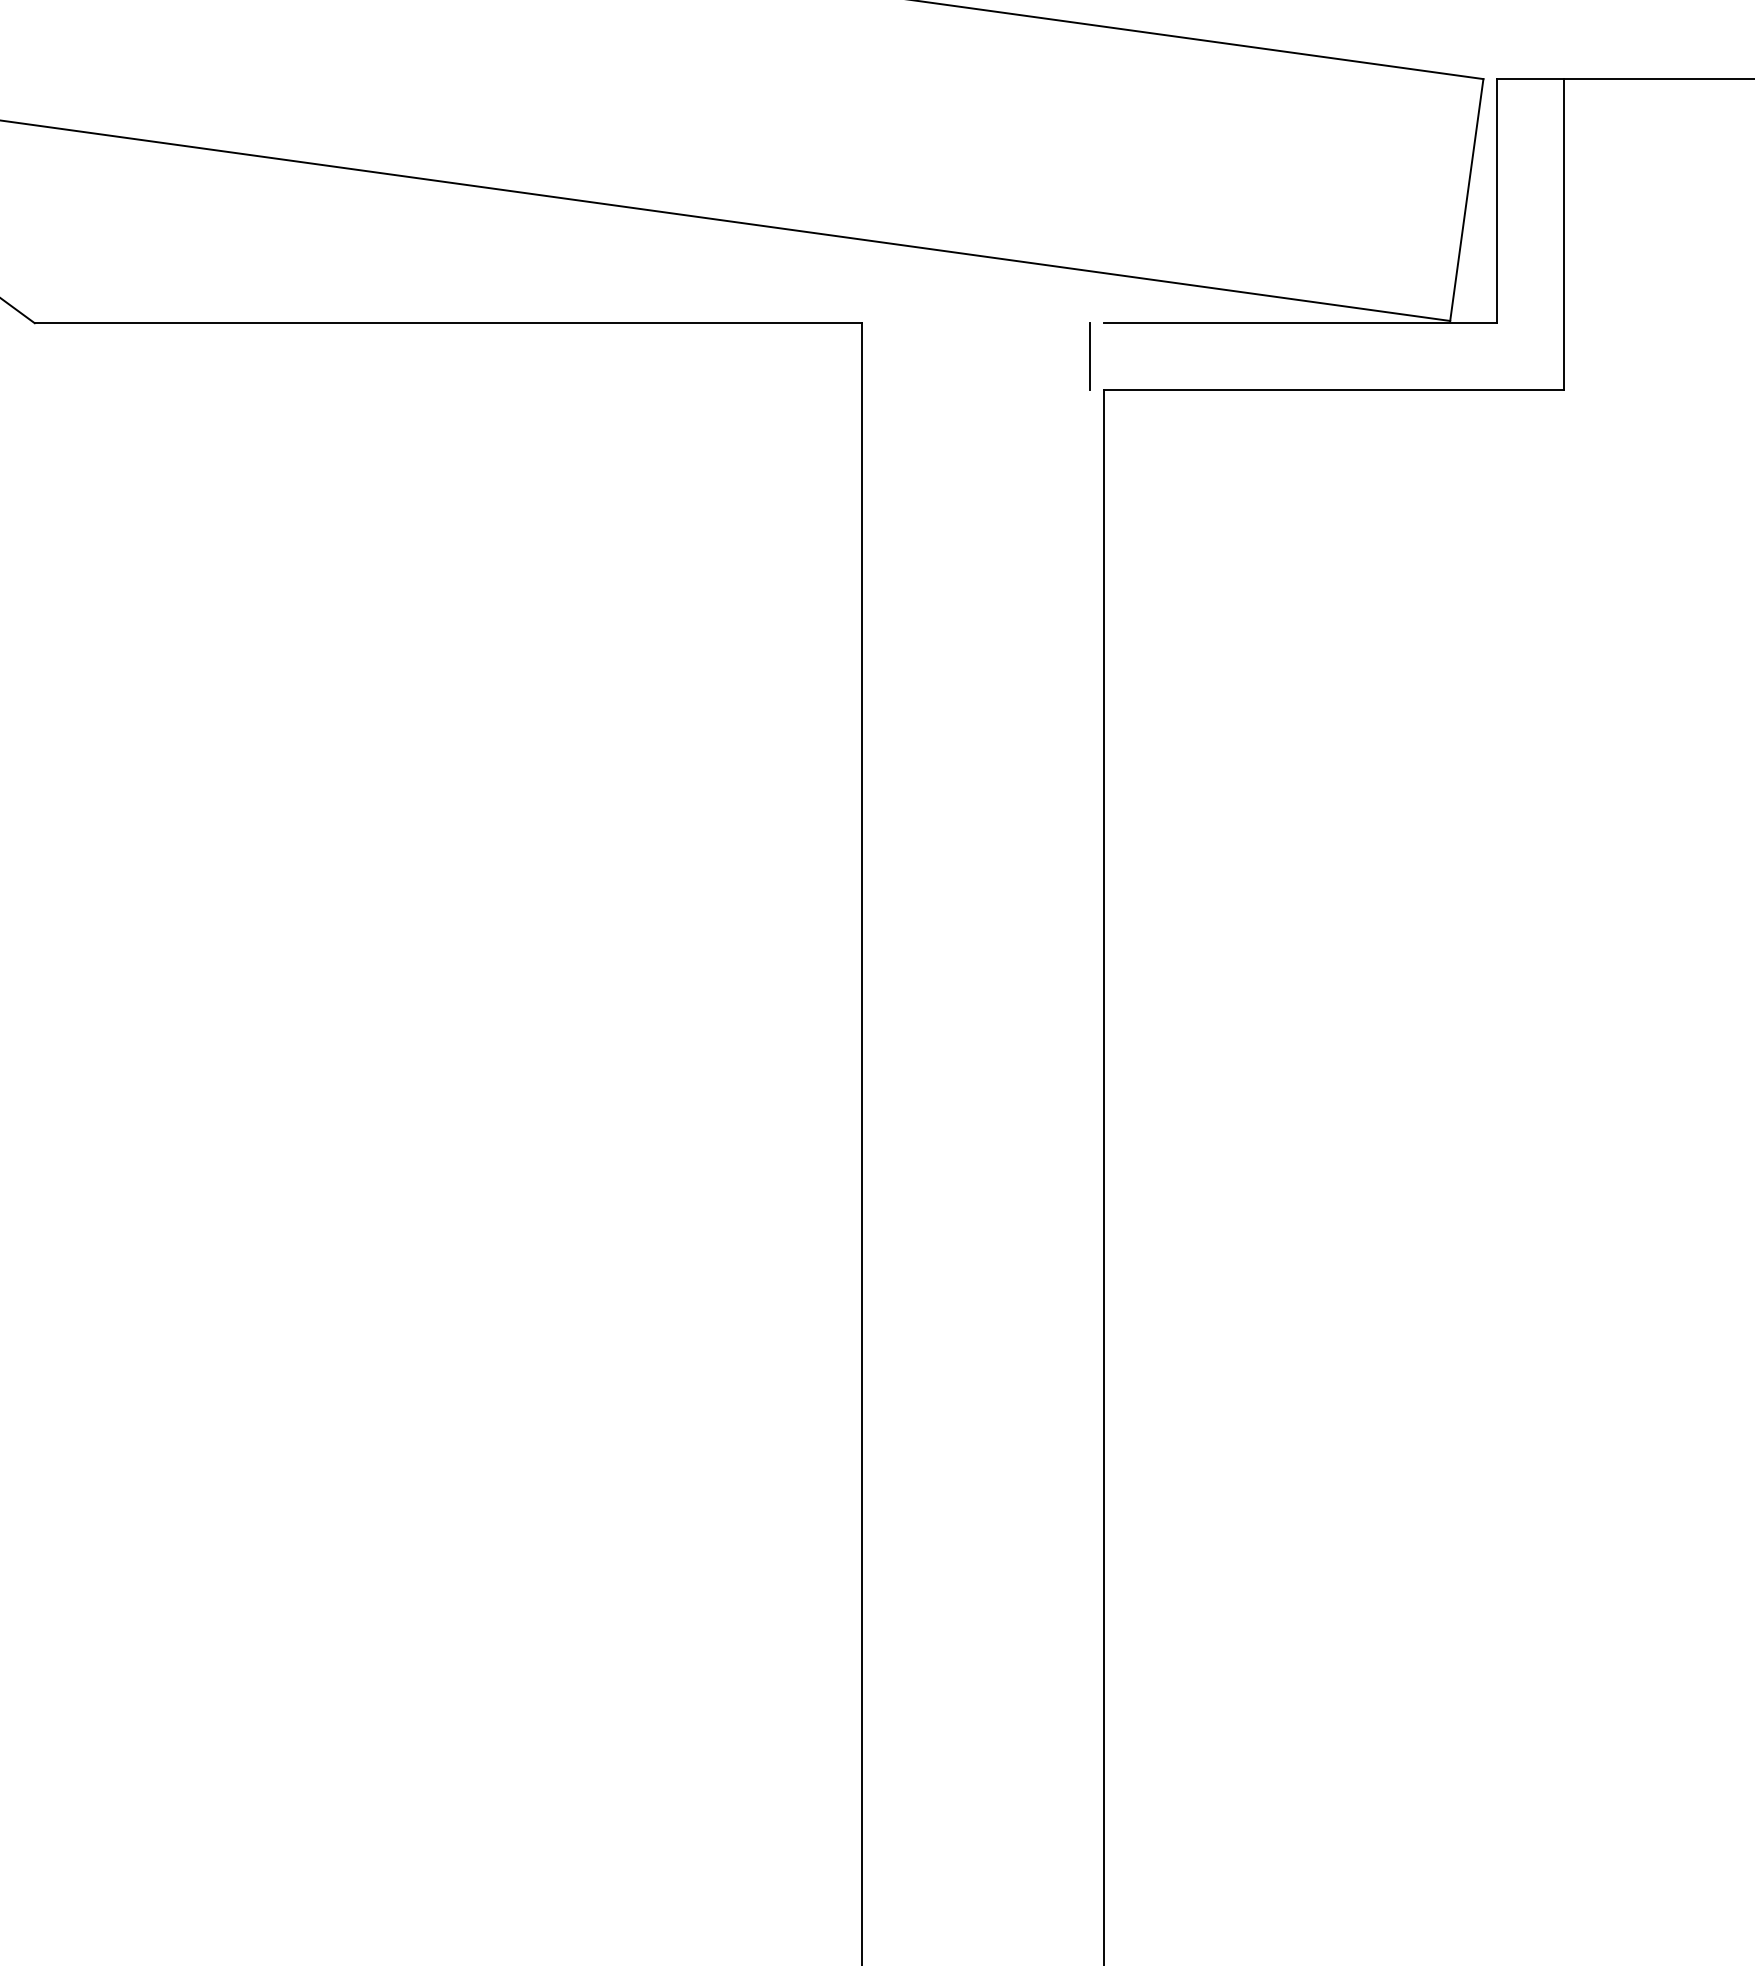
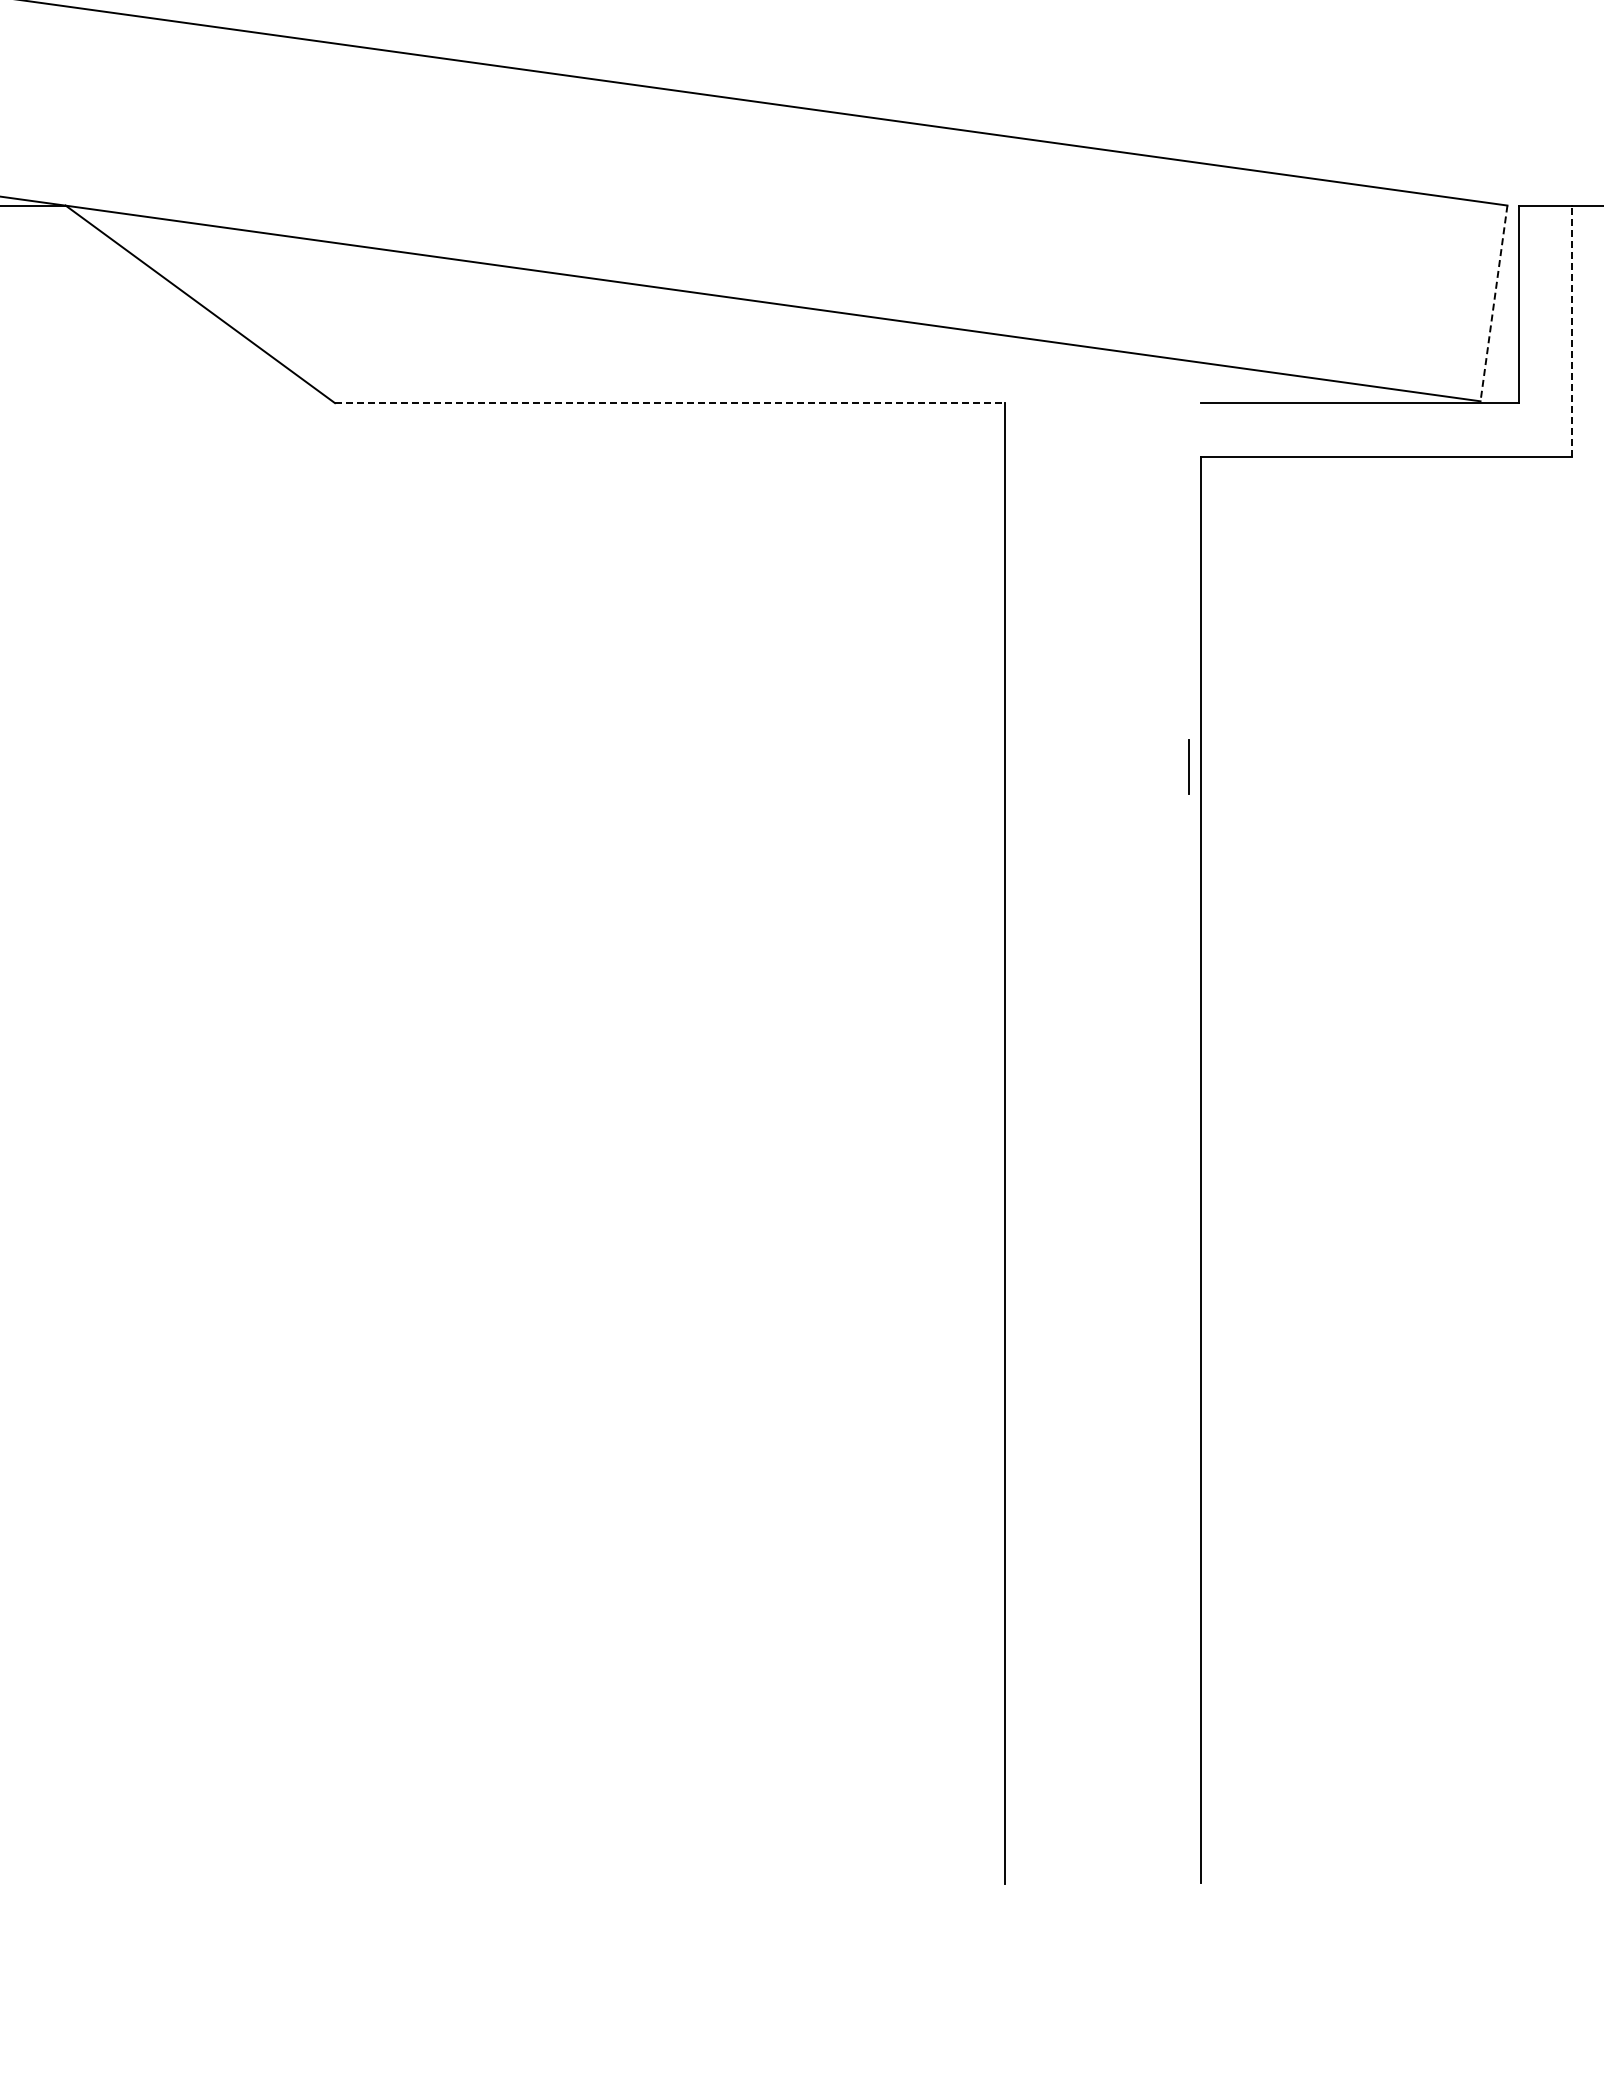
line: (1466, 200) -> (1493, 303), solid -> dashed
line: (1563, 234) -> (1572, 331), solid -> dashed
line: (448, 323) -> (669, 403), solid -> dashed
line: (1089, 355) -> (1188, 766), moved

